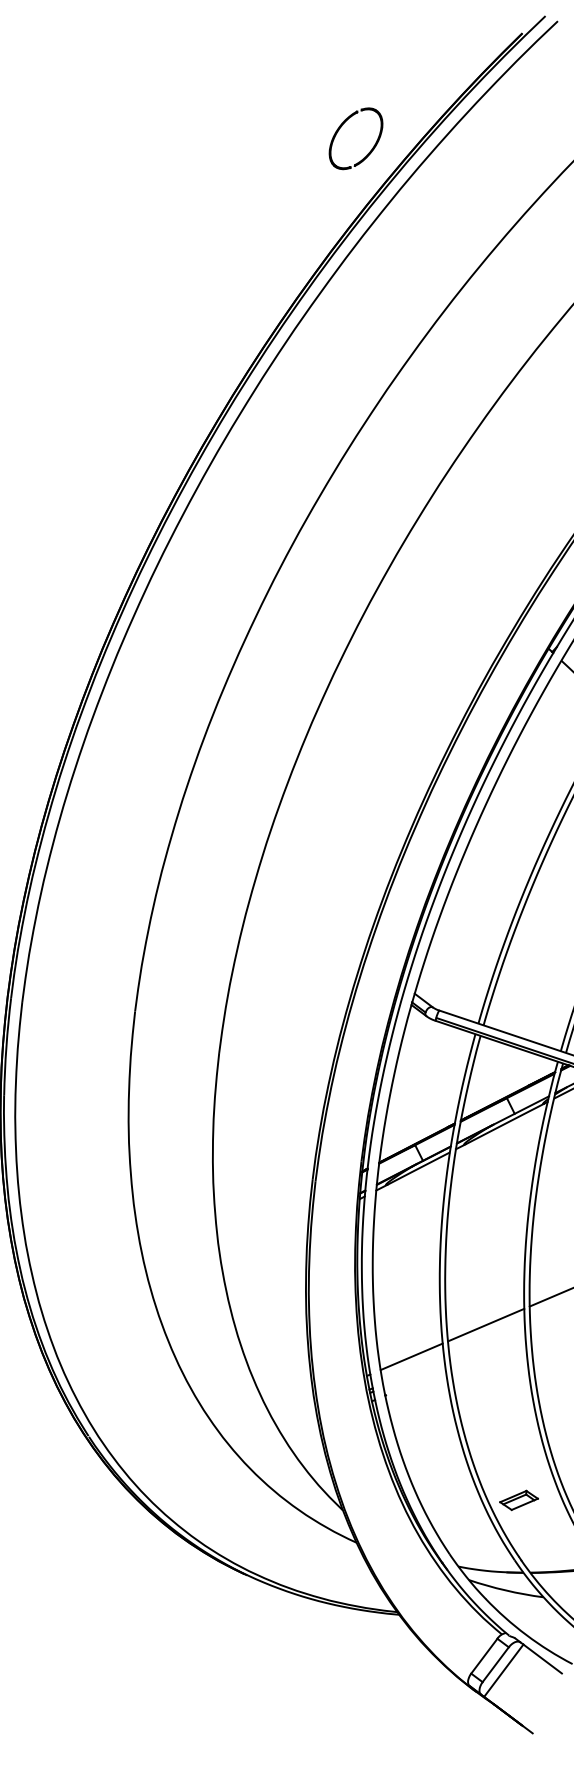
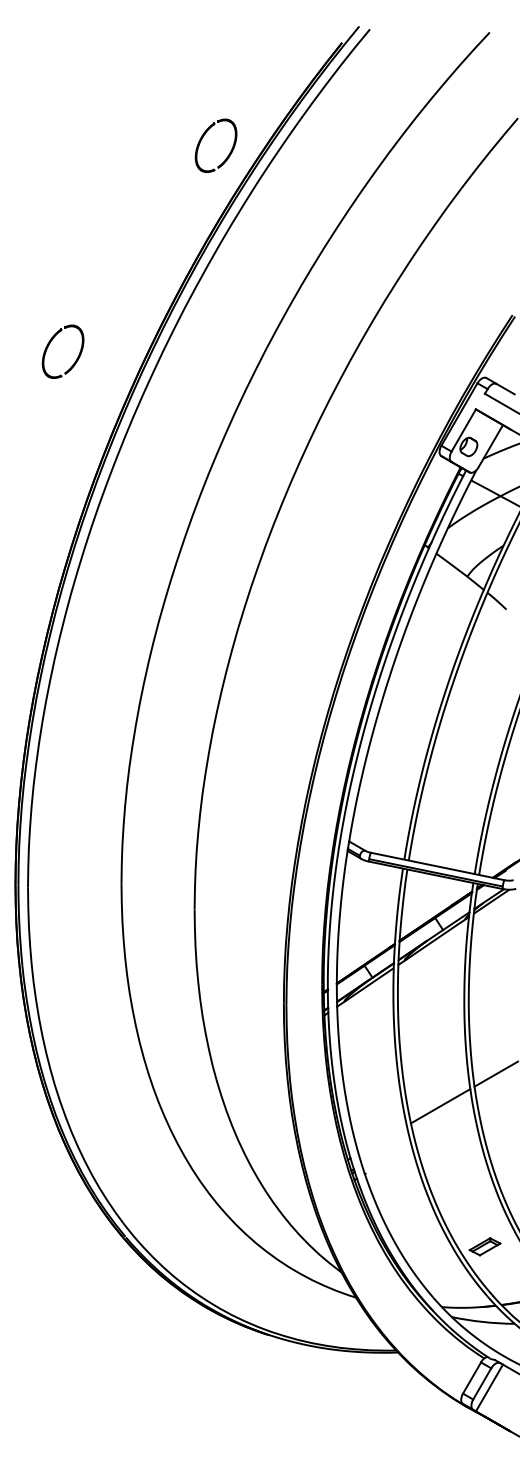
part: (126, 354) -> (49, 345), added
line: (411, 1356) -> (382, 1139), removed

